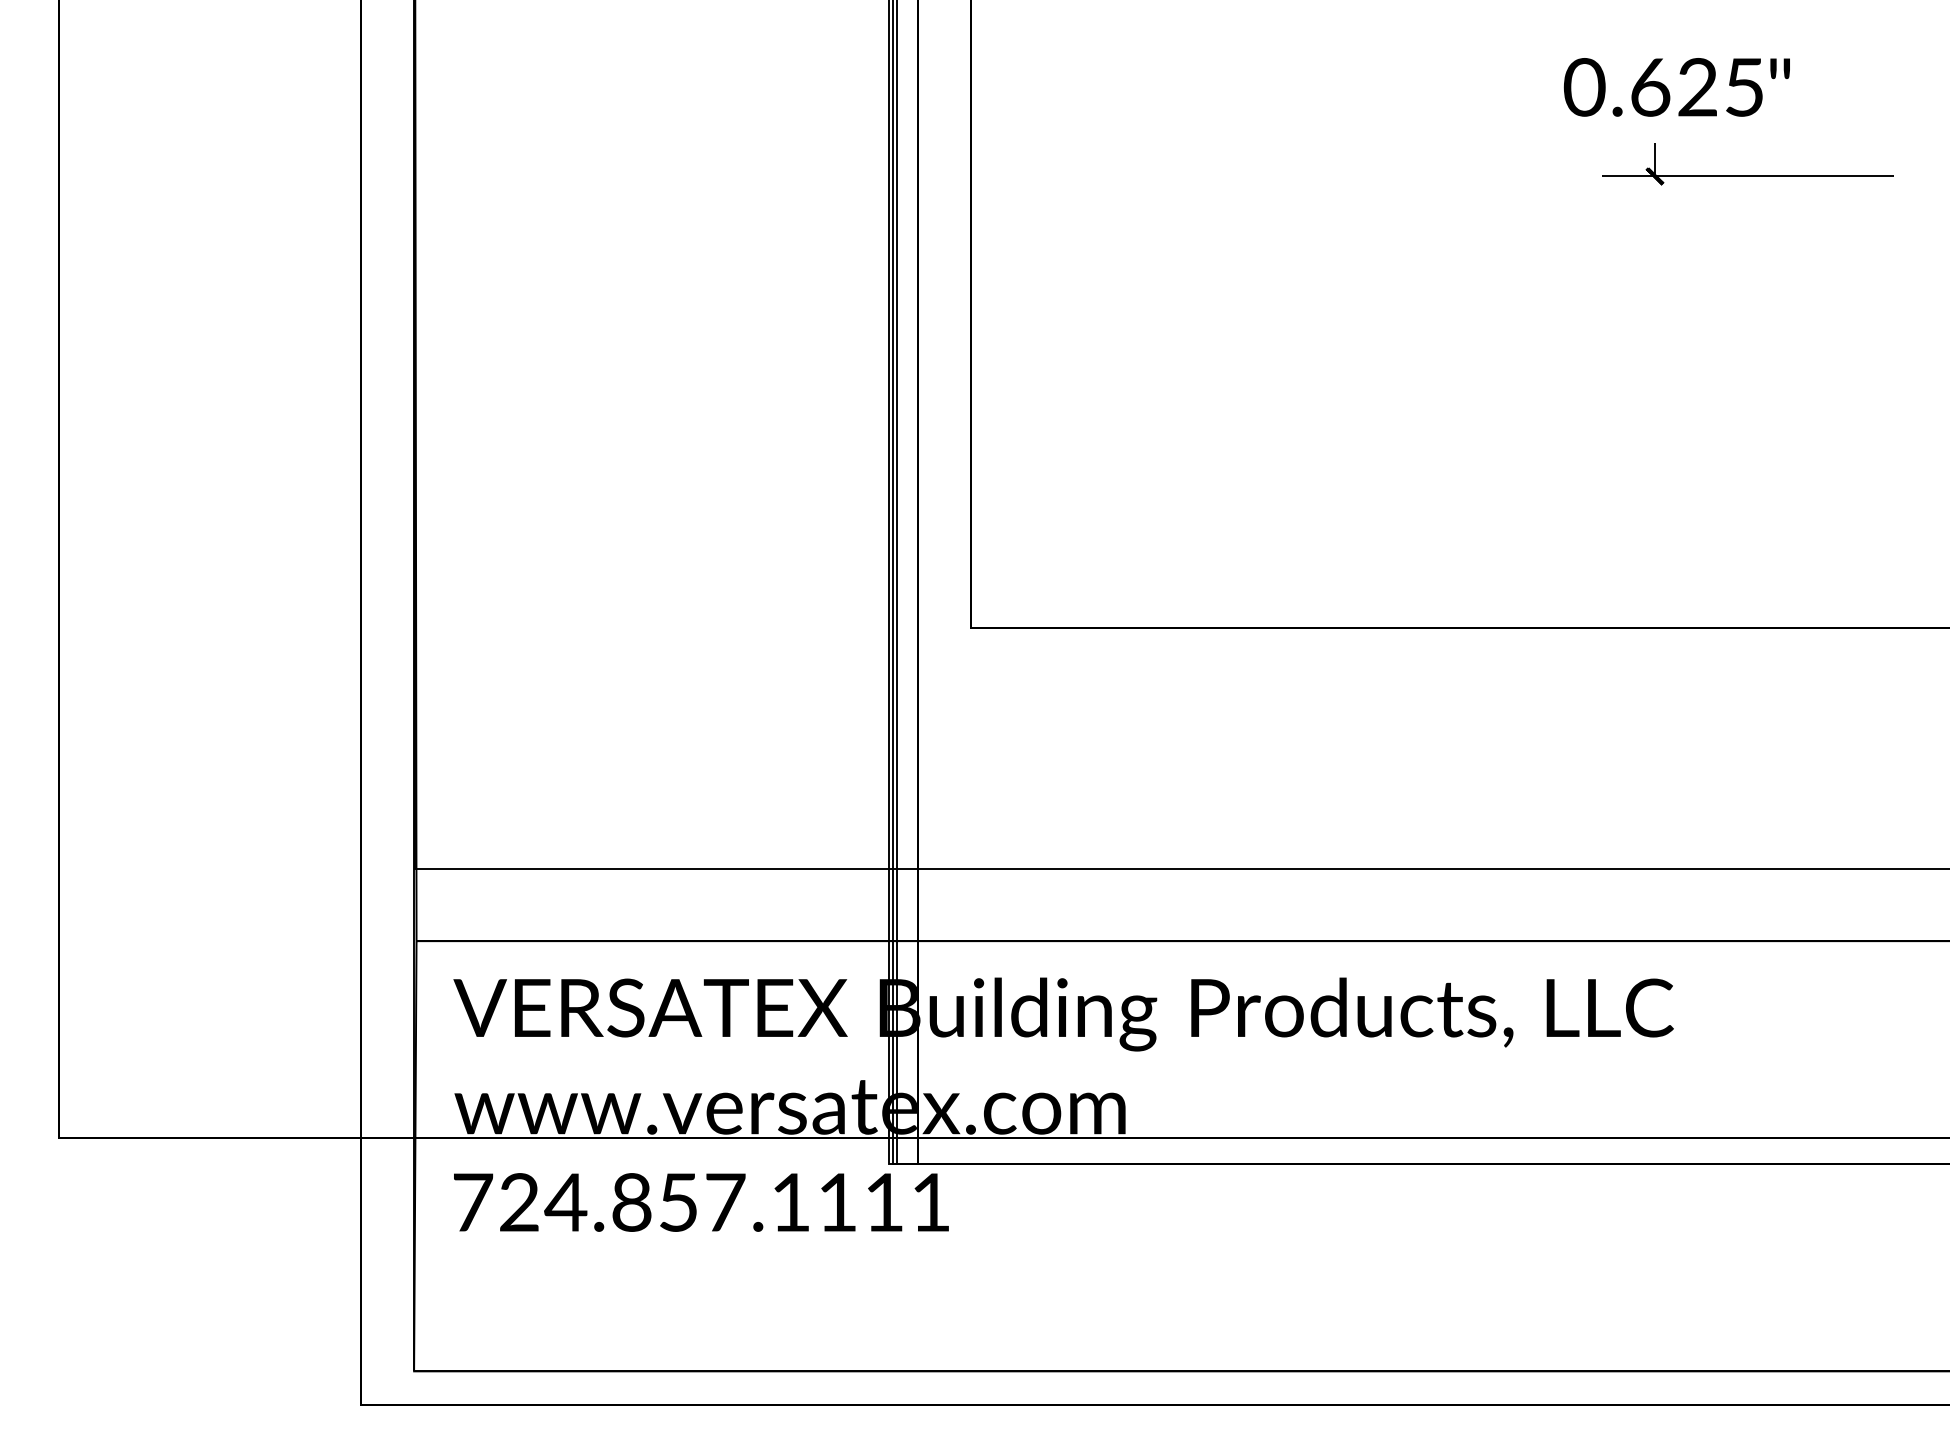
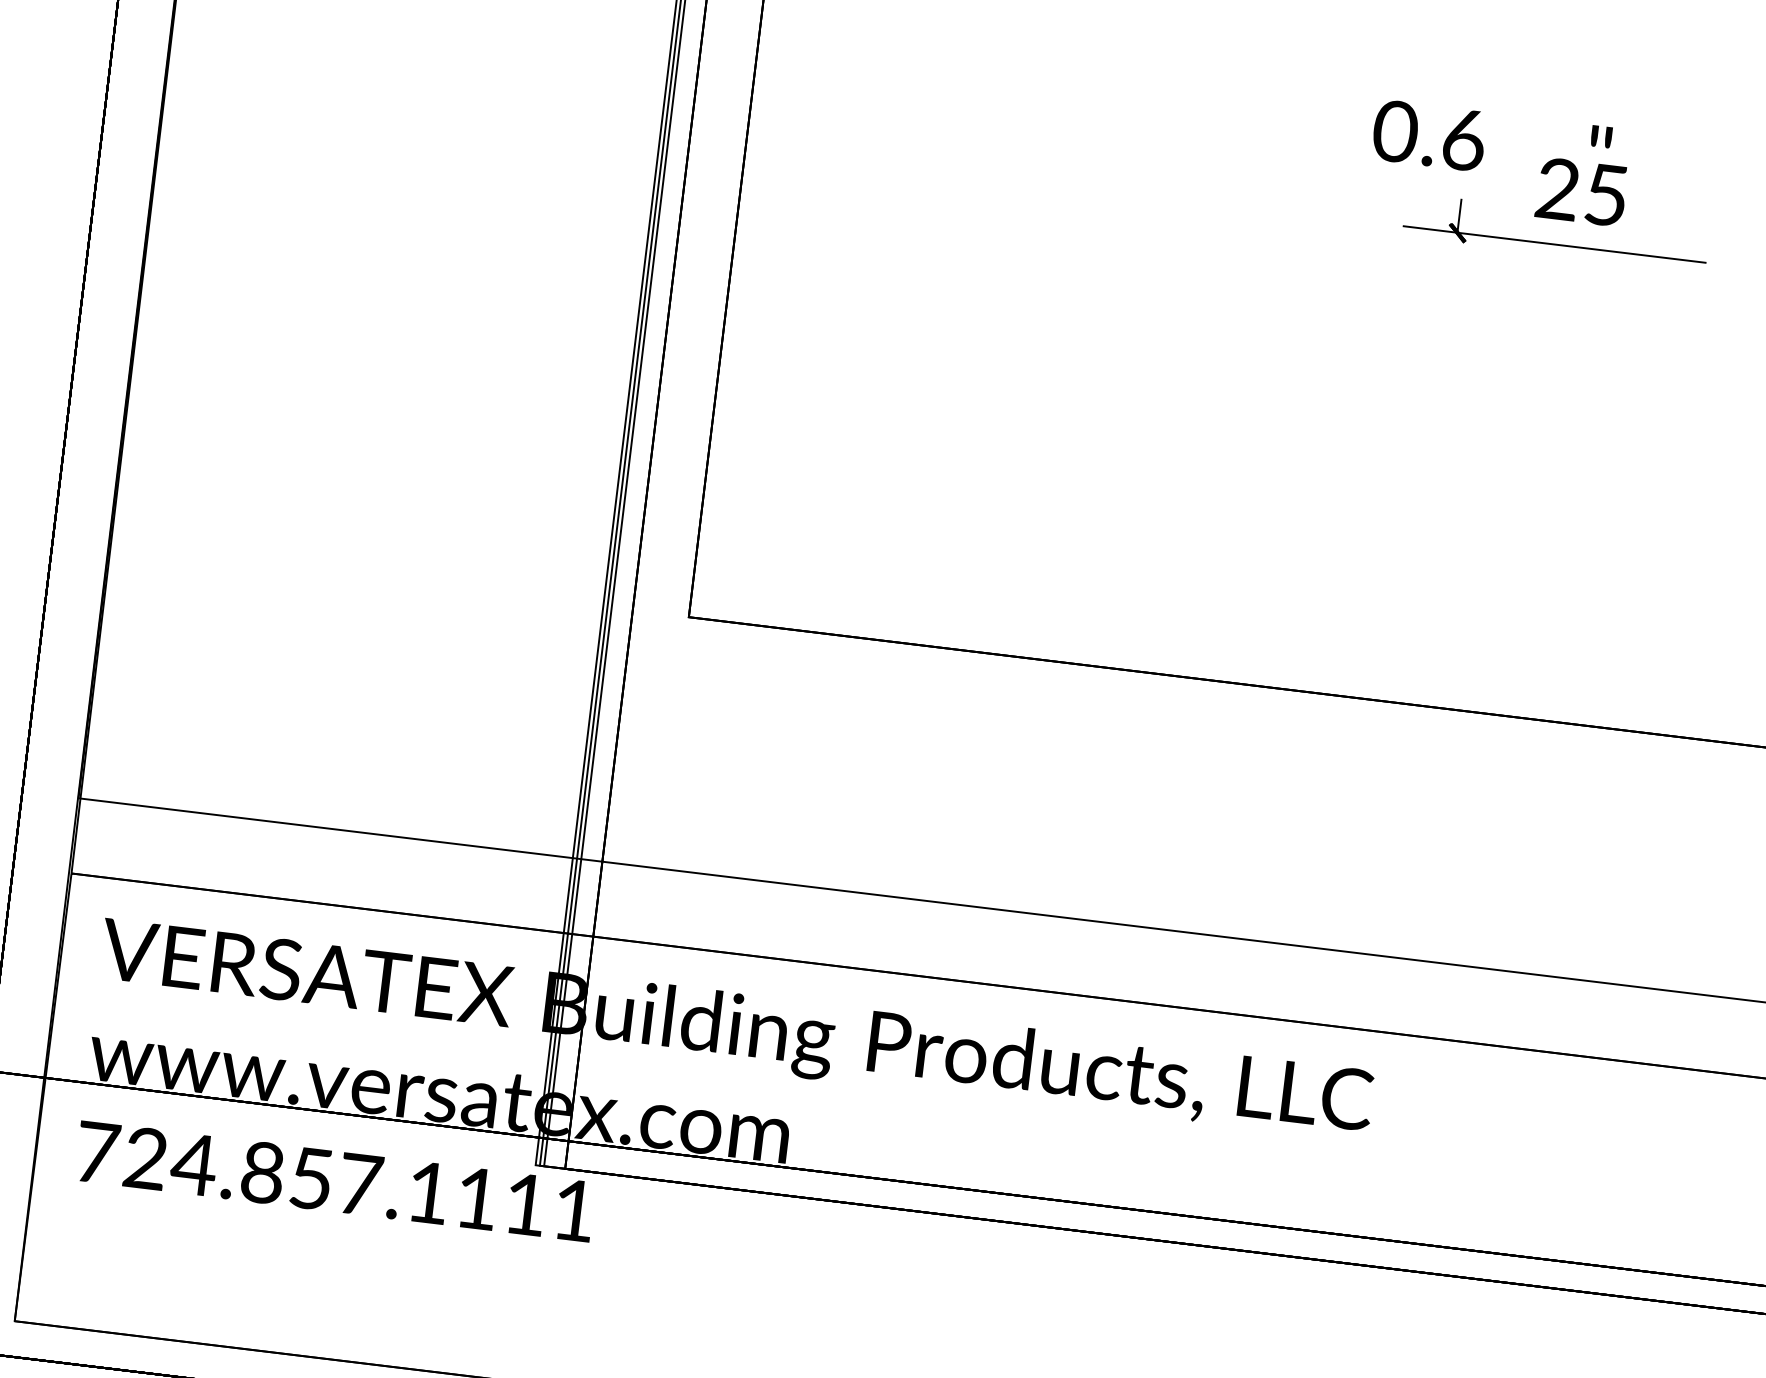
text: (1720, 87) -> (1581, 192), moved

